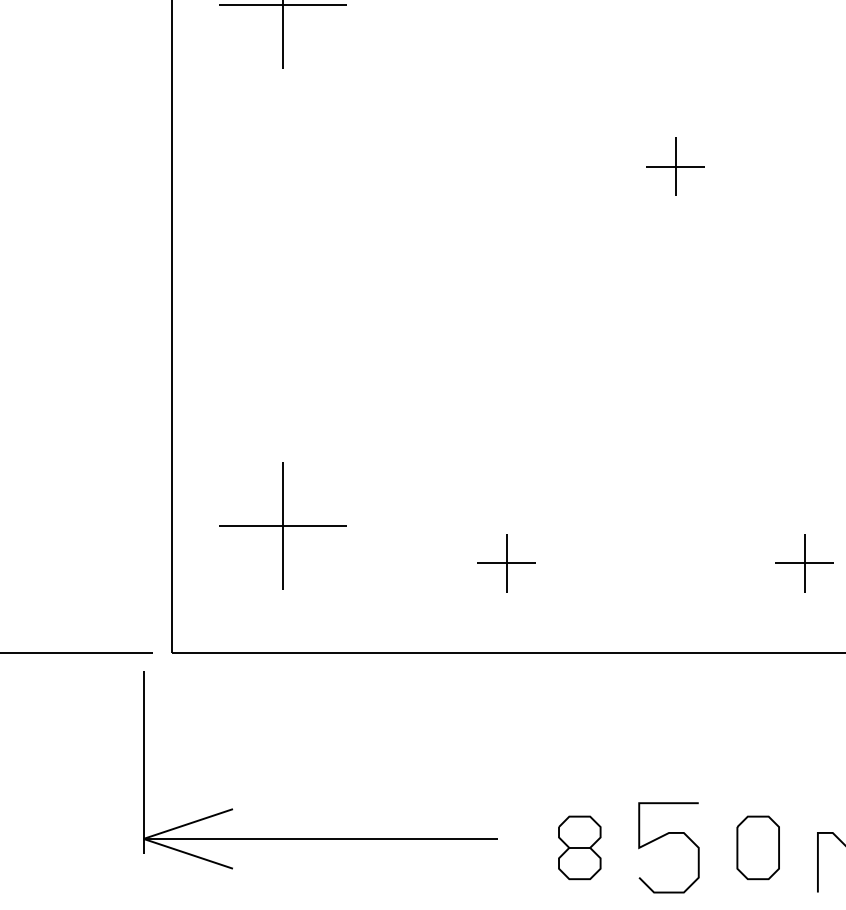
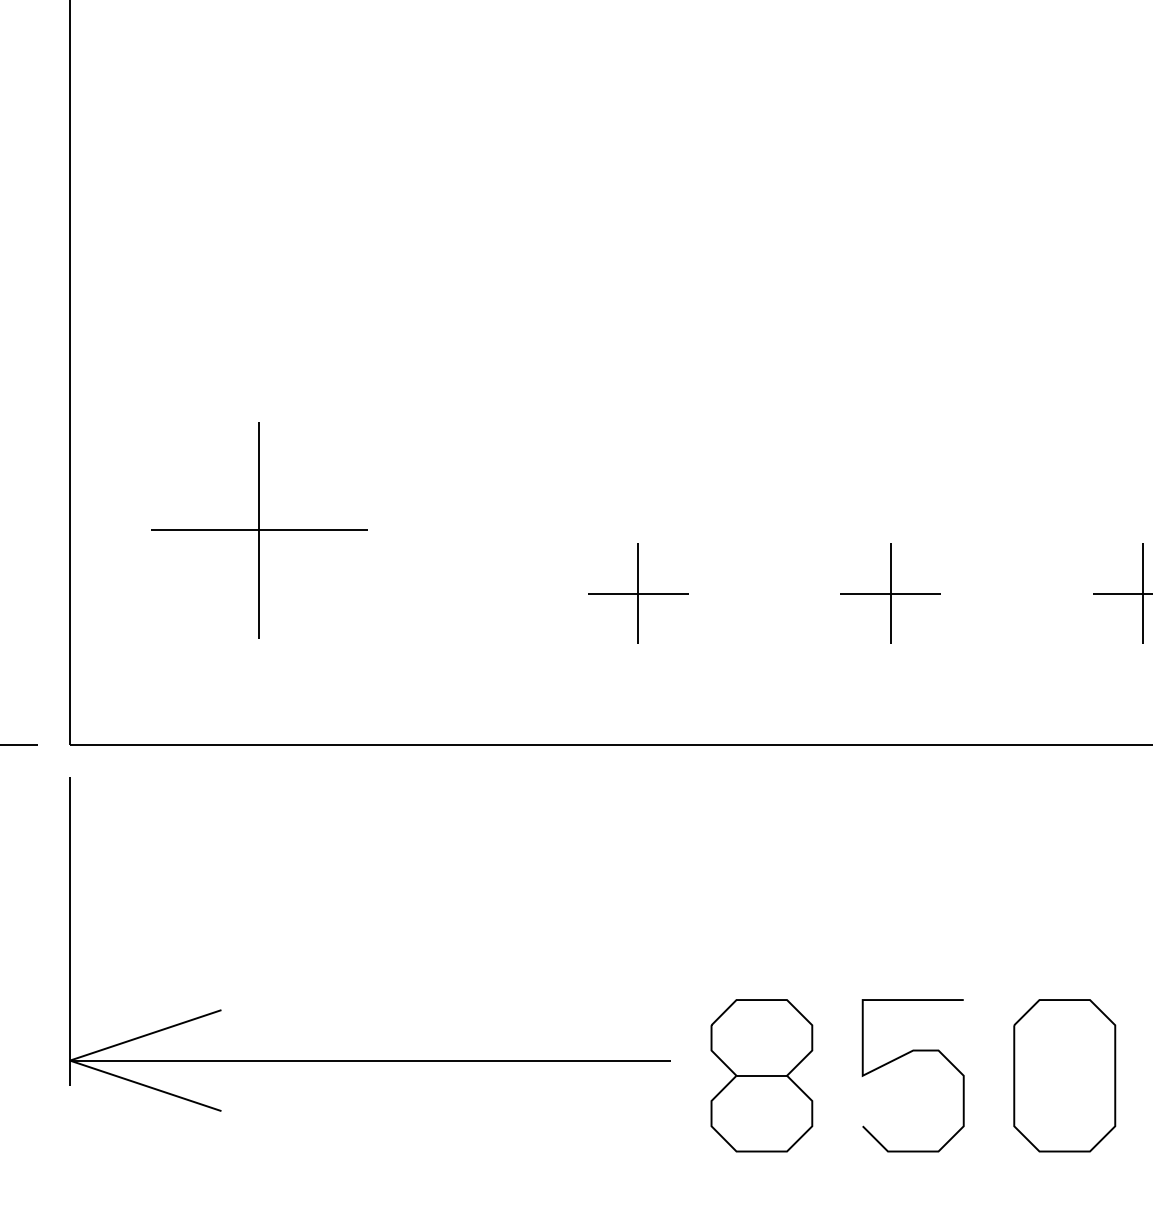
part: (655, 563) -> (890, 593), added
part: (320, 838) -> (369, 1059), moved
part: (579, 847) -> (761, 1075), size x1.43
part: (757, 847) -> (1063, 1075), size x1.43

